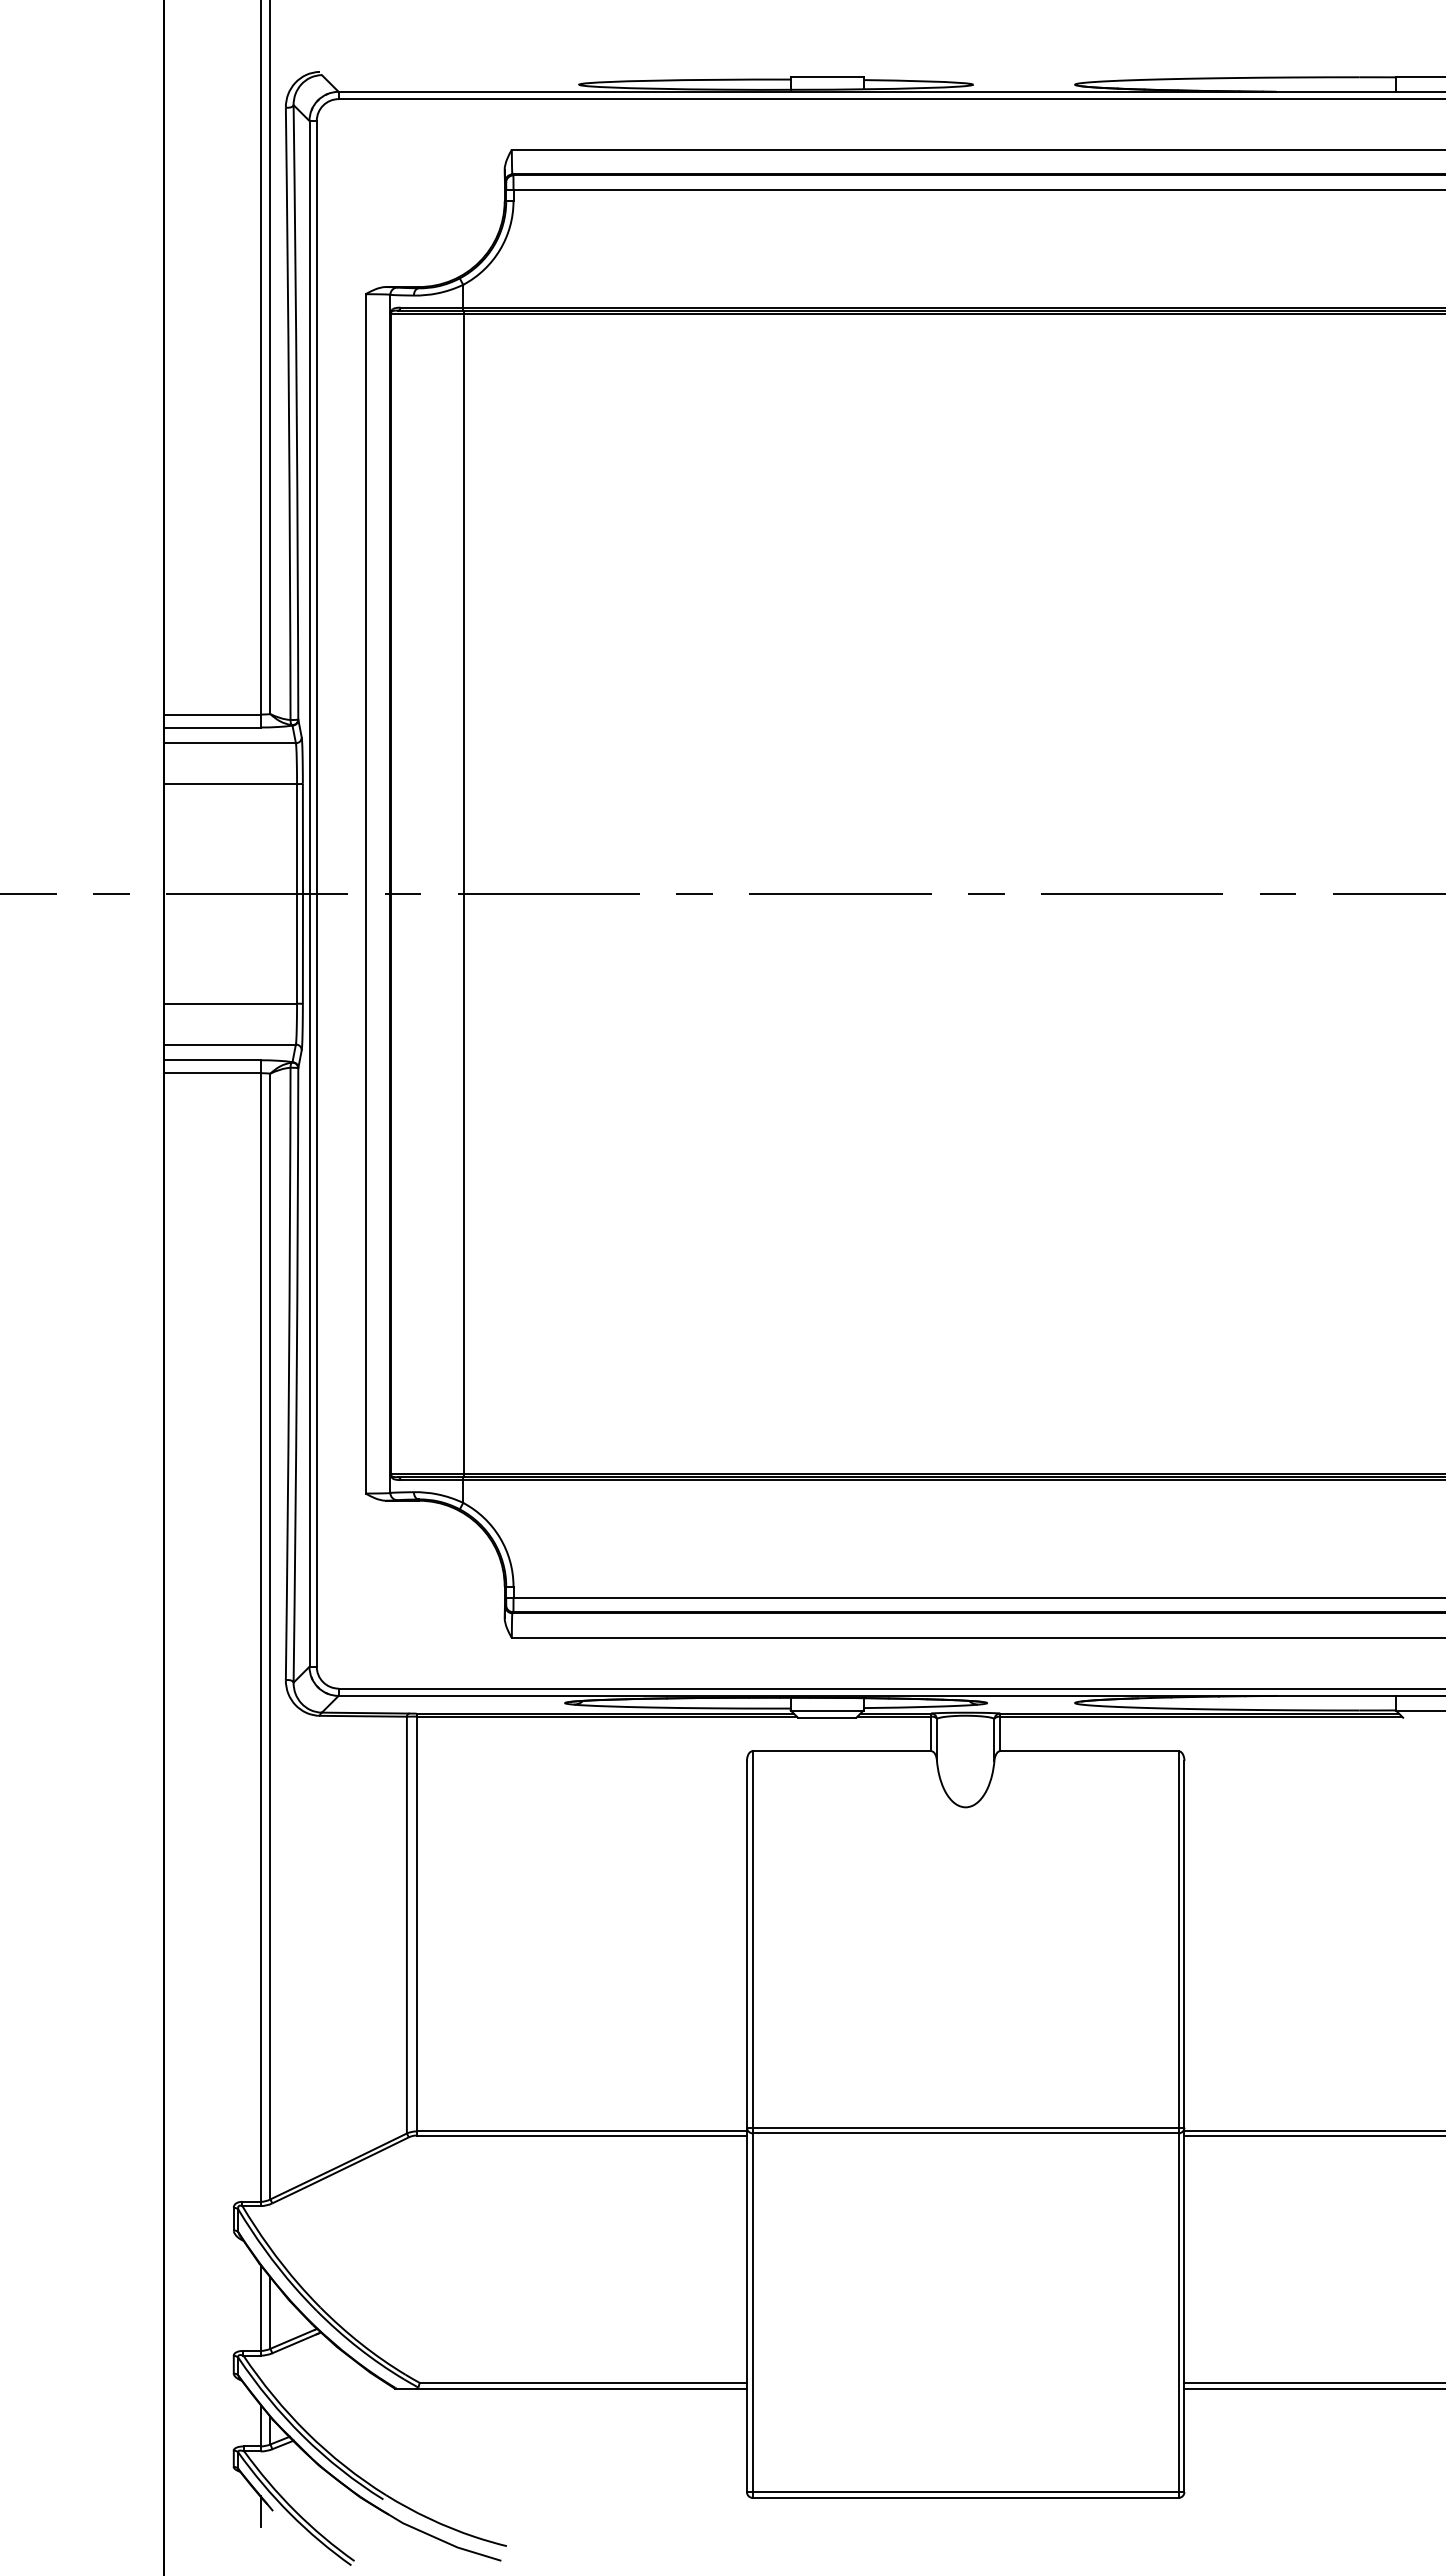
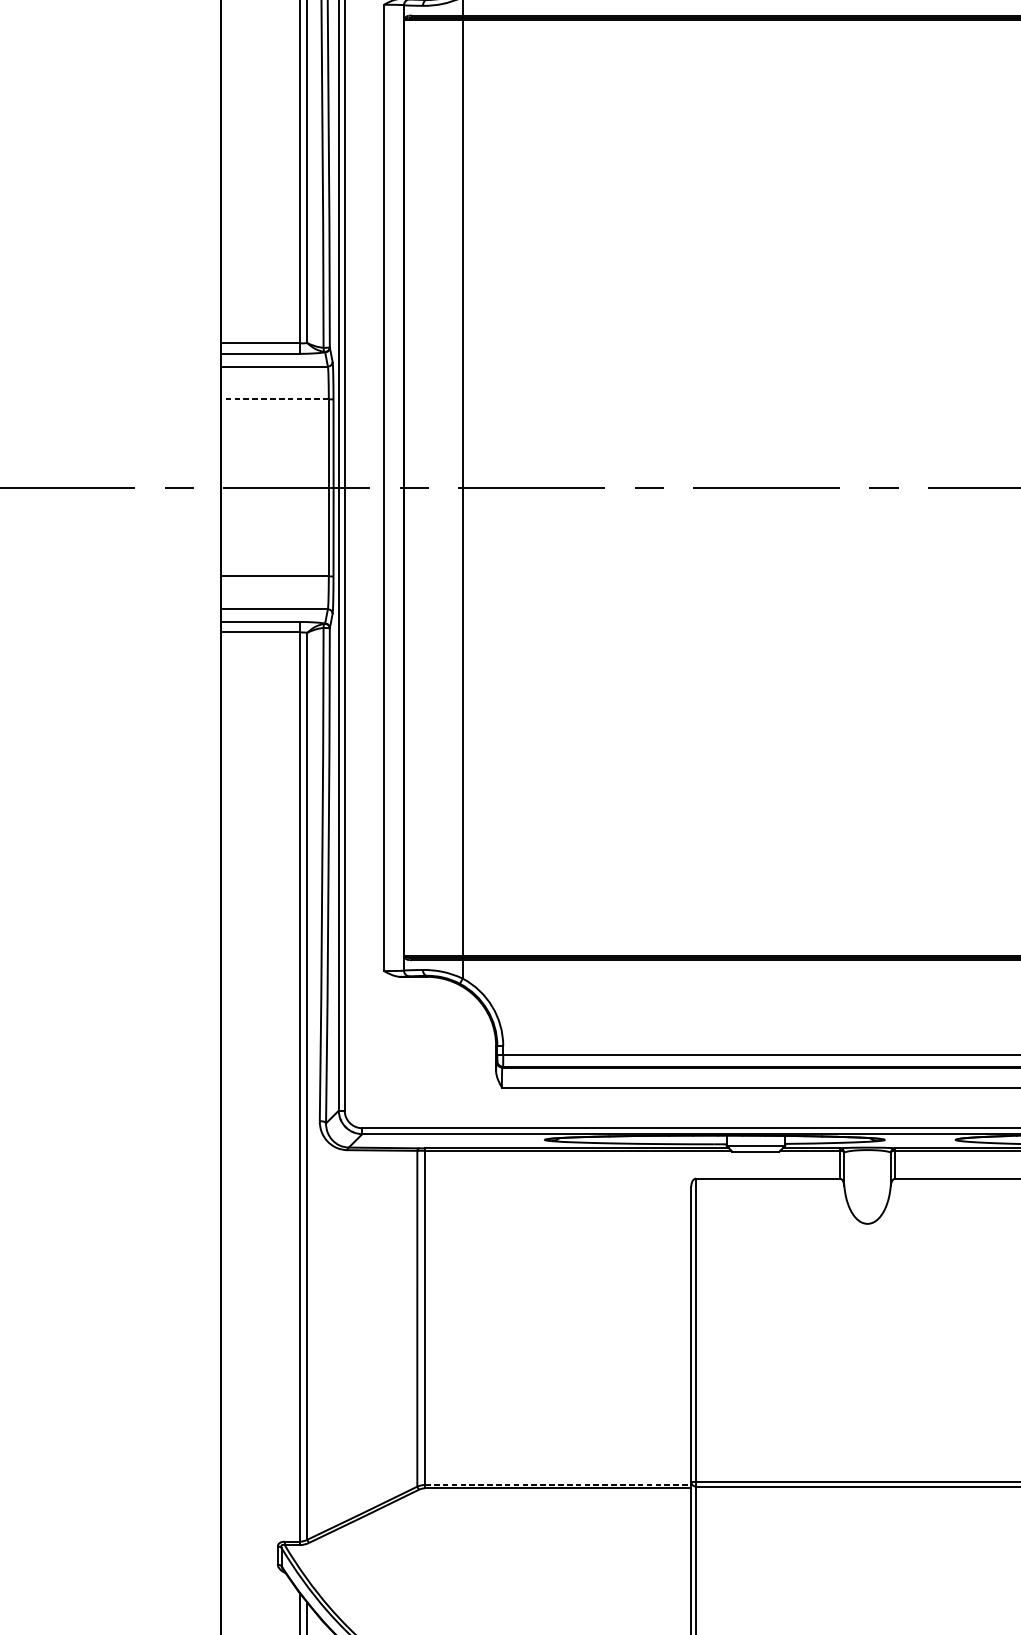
line: (230, 784) -> (275, 399), solid -> dashed
line: (582, 2131) -> (558, 1485), solid -> dashed

